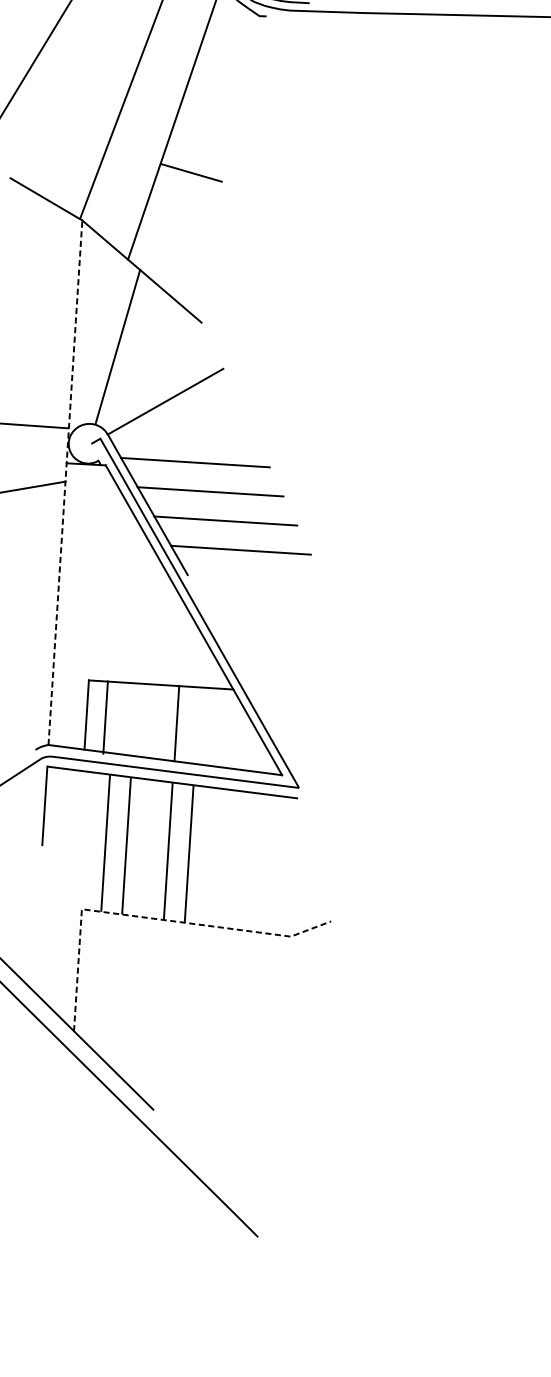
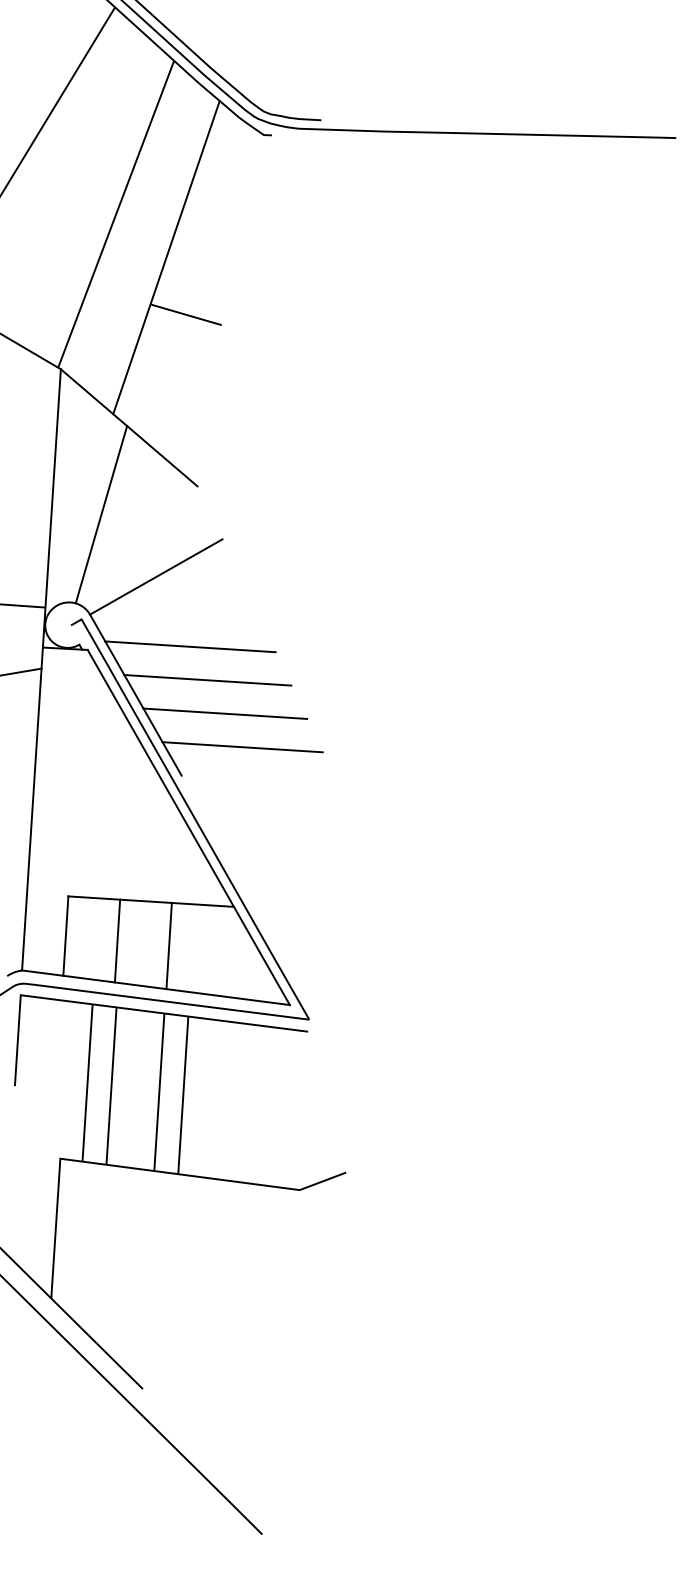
line: (65, 482) -> (41, 669), dashed -> solid
line: (105, 717) -> (117, 940), moved
line: (147, 917) -> (135, 1168), dashed -> solid

